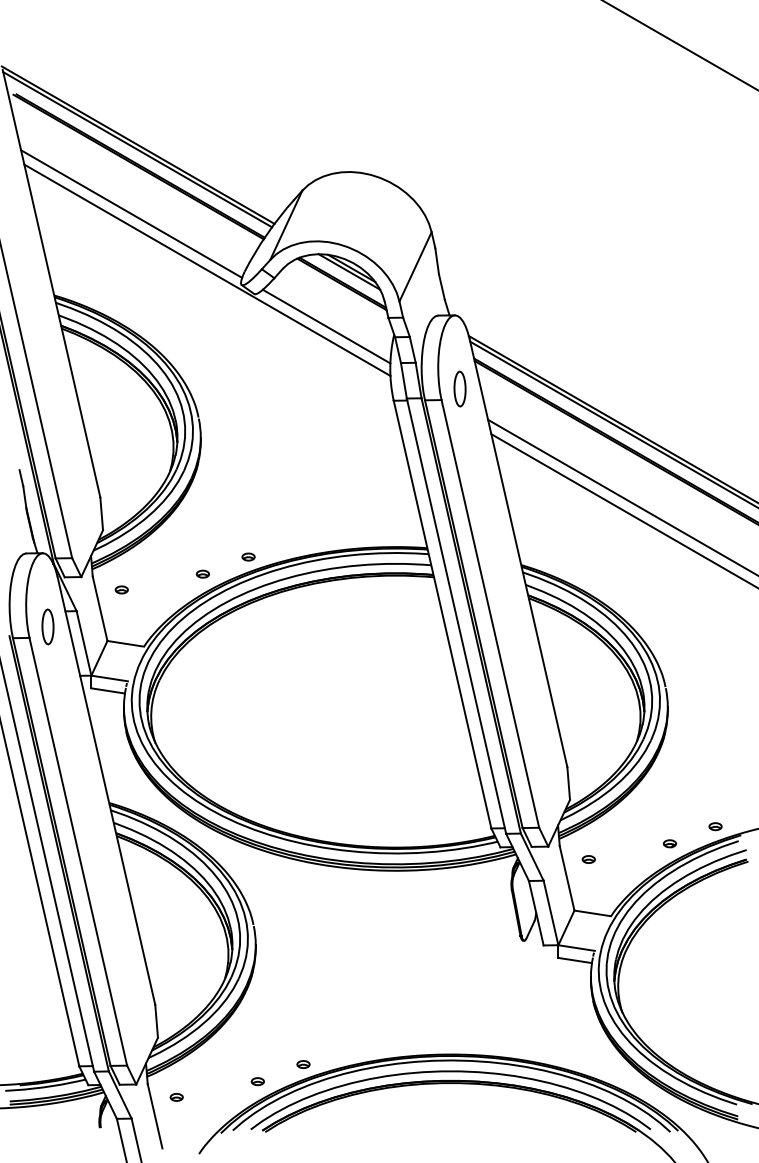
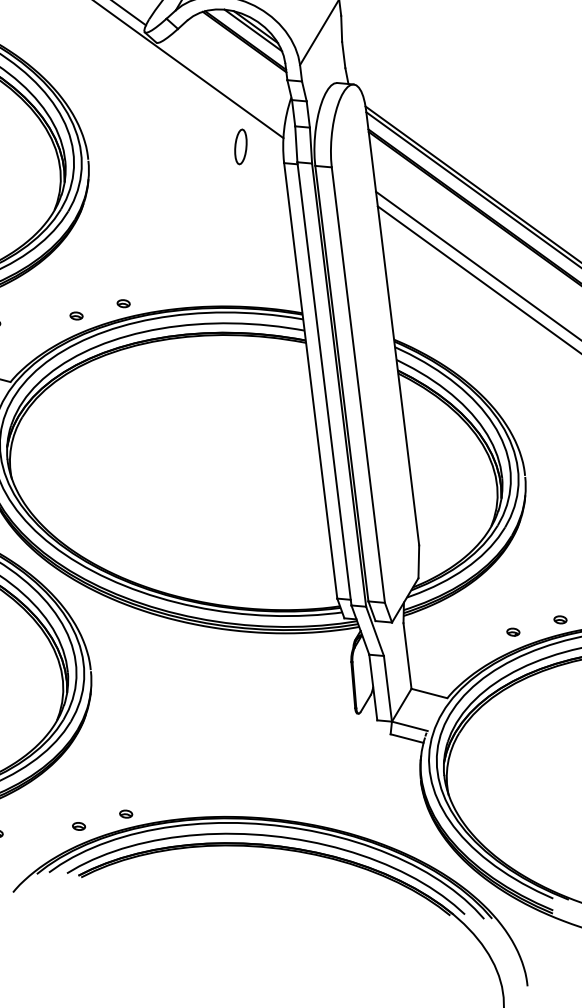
line: (326, 326) -> (224, 82), removed
part: (459, 388) -> (240, 146), moved
part: (588, 859) -> (430, 639), removed

